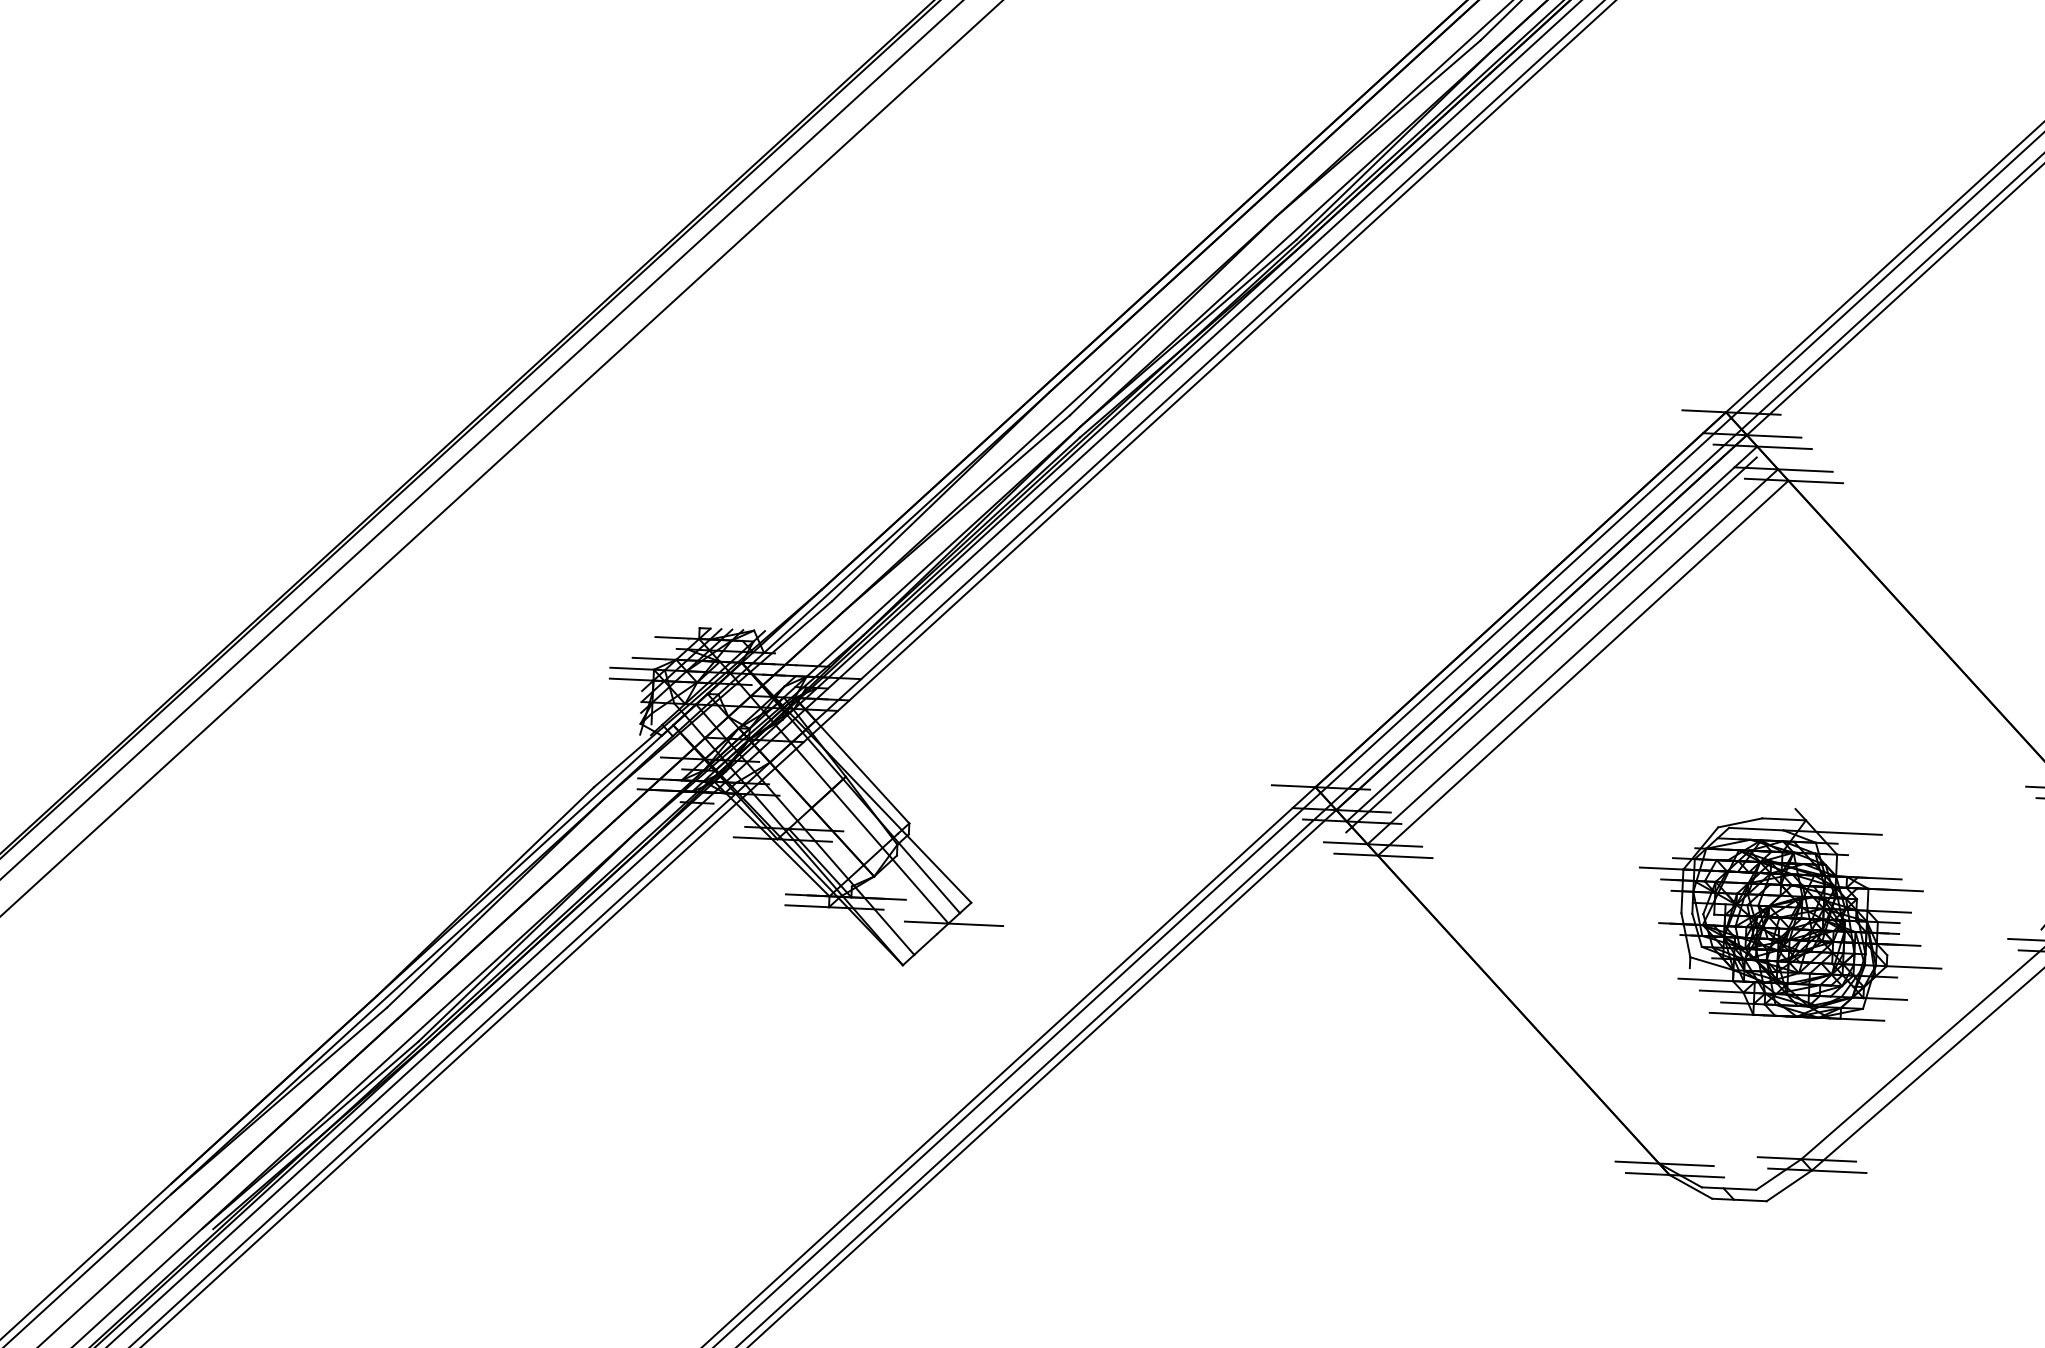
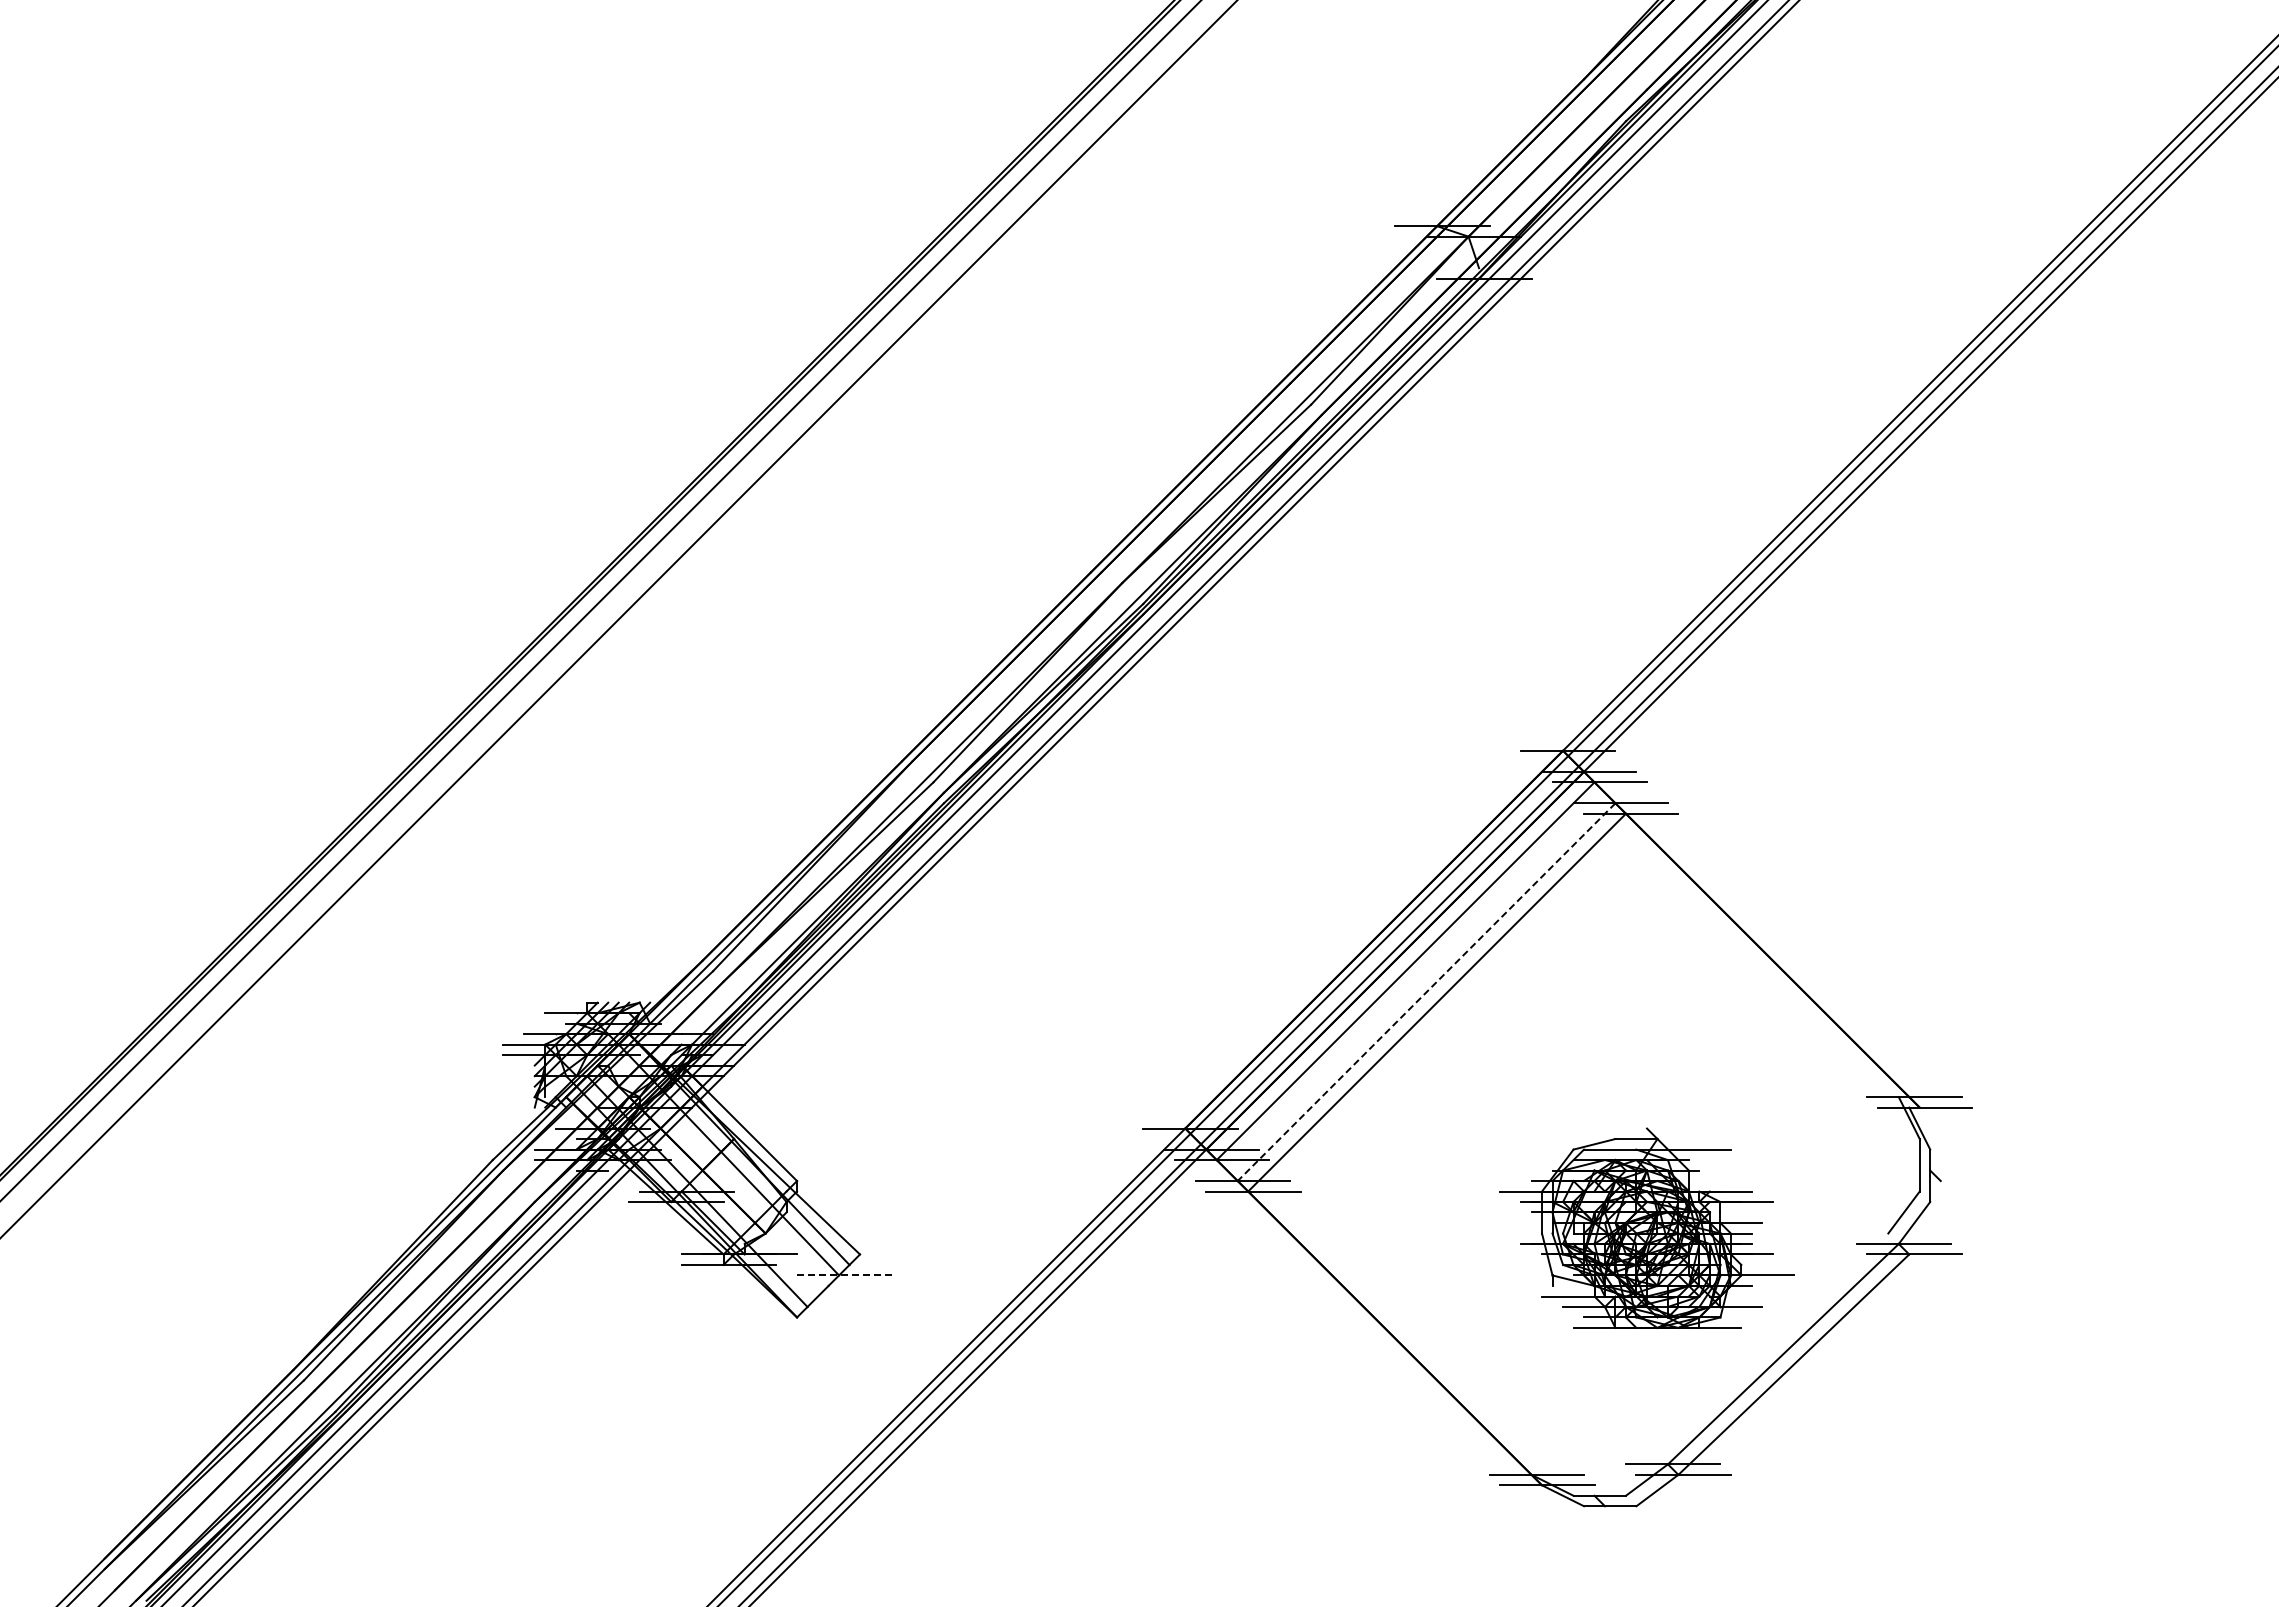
line: (1551, 644) -> (1405, 981), removed
line: (1572, 657) -> (1426, 992), solid -> dashed
line: (954, 923) -> (844, 1275), solid -> dashed

